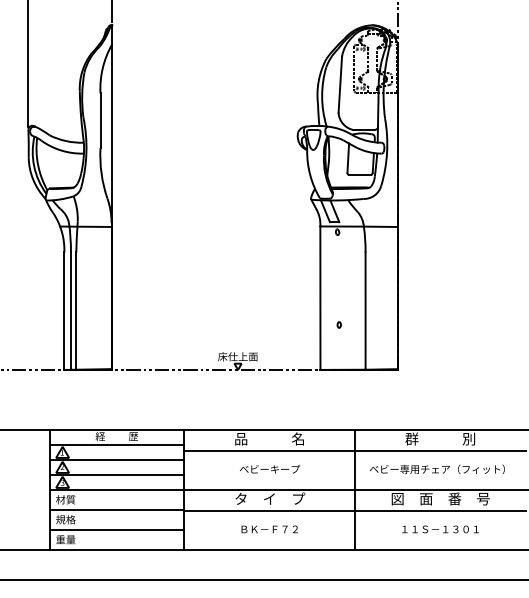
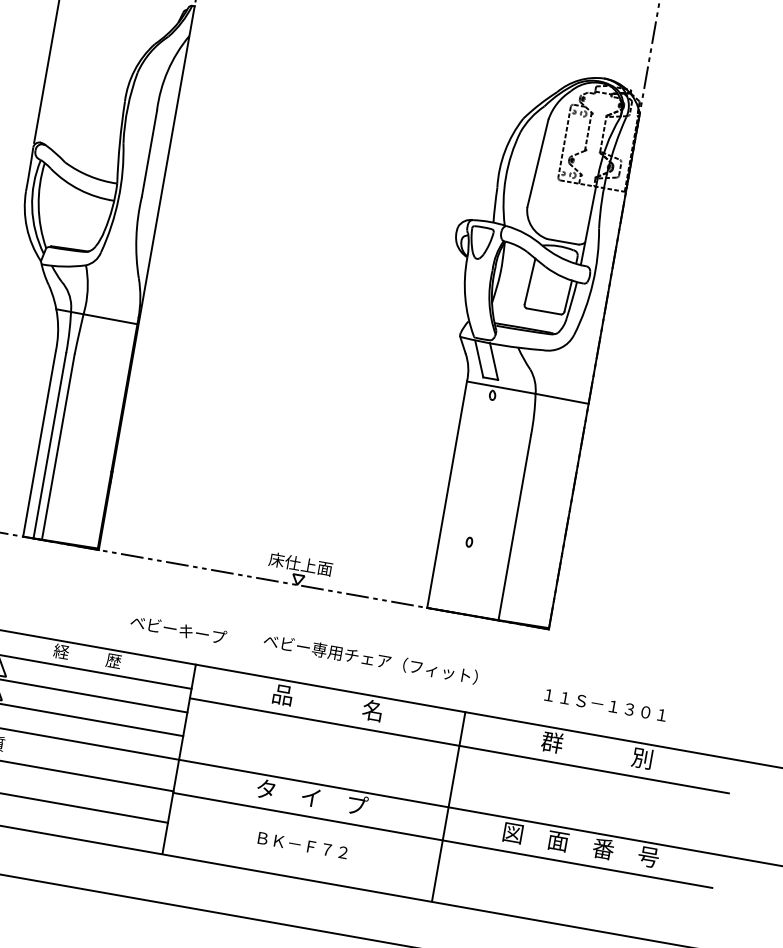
text: (270, 468) -> (179, 628), moved
text: (436, 469) -> (369, 658), moved
text: (440, 529) -> (605, 705), moved

